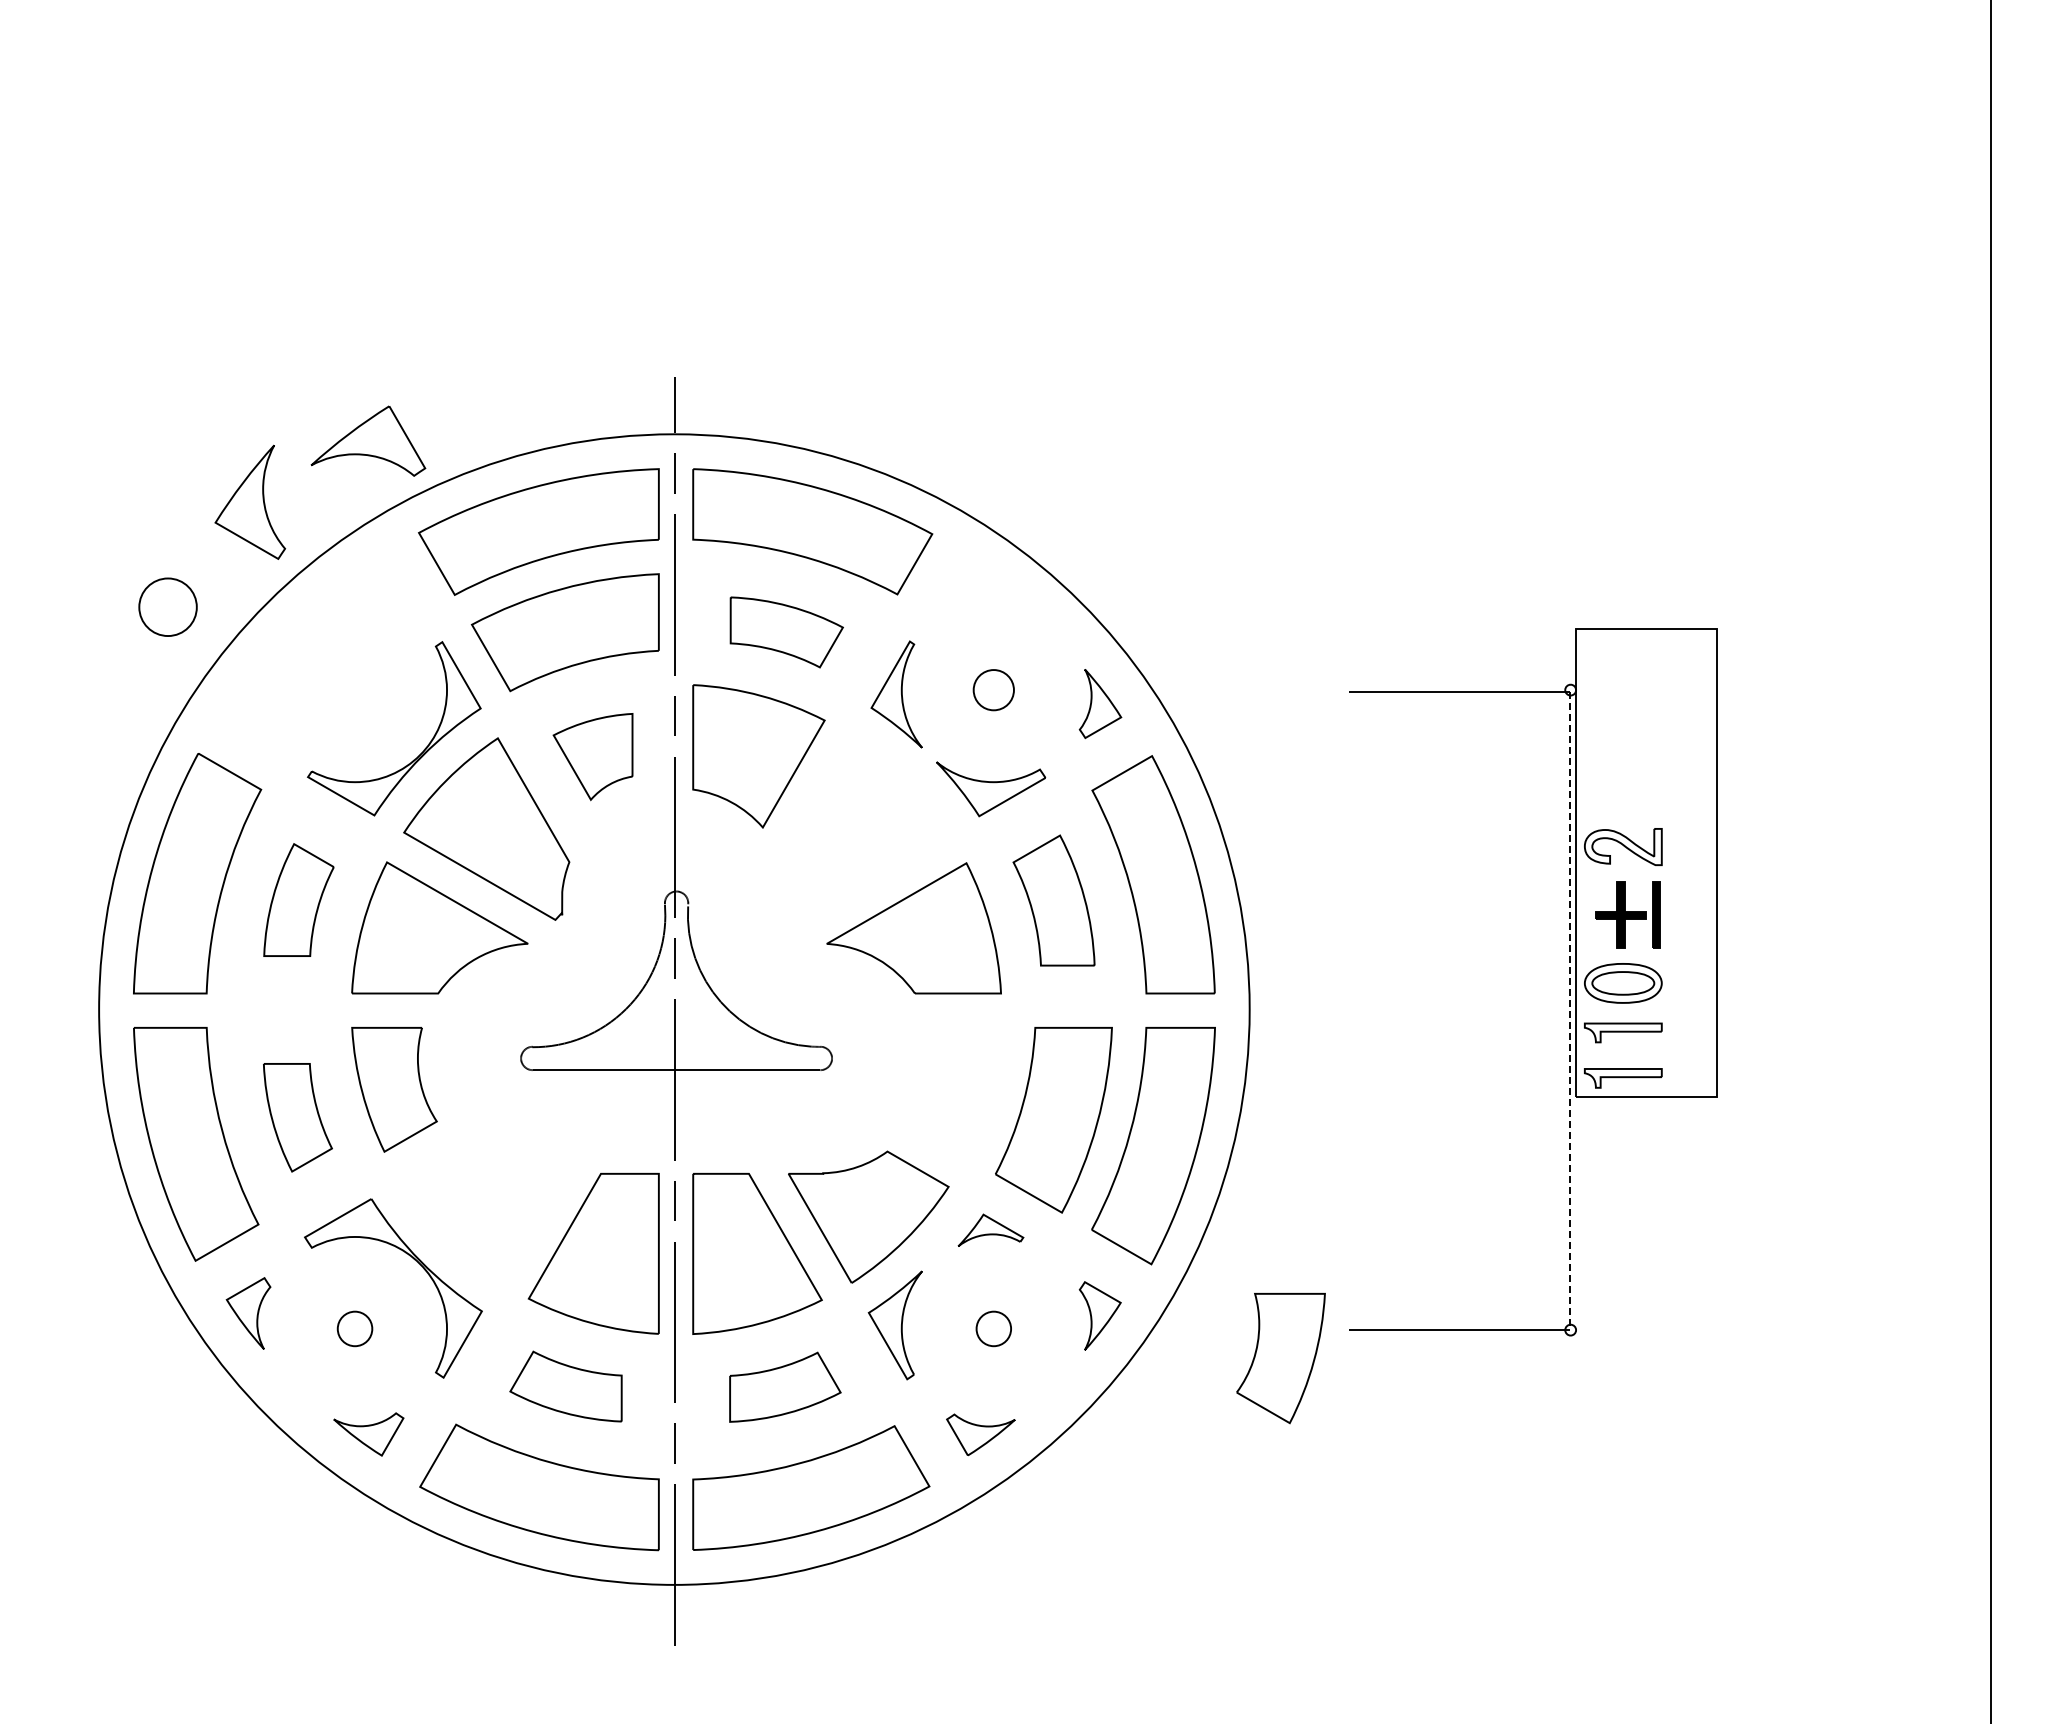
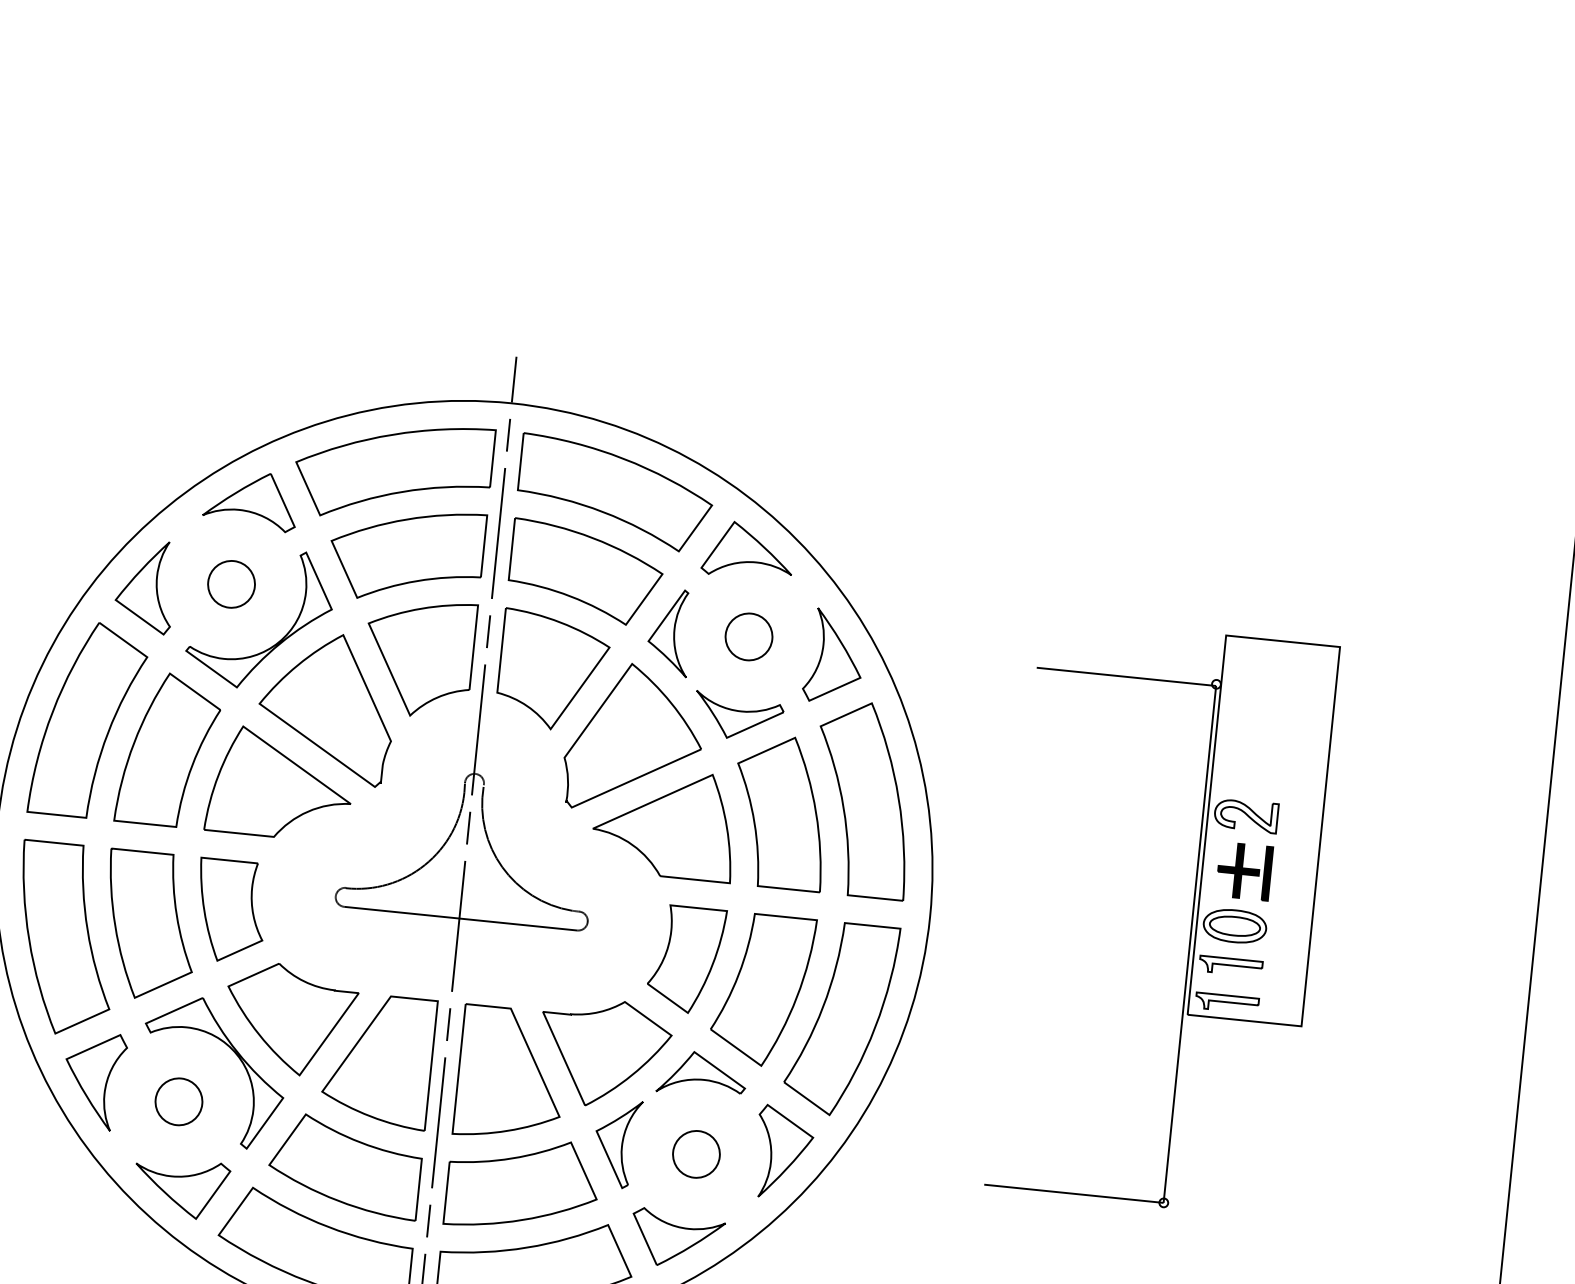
part: (368, 440) -> (251, 499), moved
part: (250, 501) -> (145, 585), moved
part: (982, 584) -> (748, 550), added
part: (167, 606) -> (231, 583), moved
part: (786, 632) -> (585, 573), size x1.67
part: (993, 689) -> (748, 636), size x1.43
part: (1100, 703) -> (834, 656), size x1.67
part: (592, 756) -> (418, 657), size x1.67
part: (865, 828) -> (633, 738), added
part: (298, 899) -> (168, 749), size x1.67
part: (1053, 900) -> (780, 812), size x1.43
line: (1570, 1011) -> (1189, 944), dashed -> solid
part: (297, 1117) -> (149, 925), size x1.67
part: (480, 1214) -> (290, 1019), added
part: (990, 1230) -> (701, 1074), size x1.67
part: (248, 1313) -> (93, 1080), size x1.67
part: (1100, 1315) -> (784, 1152), size x1.67
part: (354, 1328) -> (178, 1101), size x1.67
part: (993, 1328) -> (696, 1154), size x1.67
part: (1280, 1358) -> (685, 959), moved
part: (565, 1386) -> (344, 1165), size x1.67
part: (785, 1386) -> (522, 1183), size x1.67
part: (368, 1434) -> (181, 1188), size x1.67
part: (980, 1434) -> (677, 1238), size x1.67

